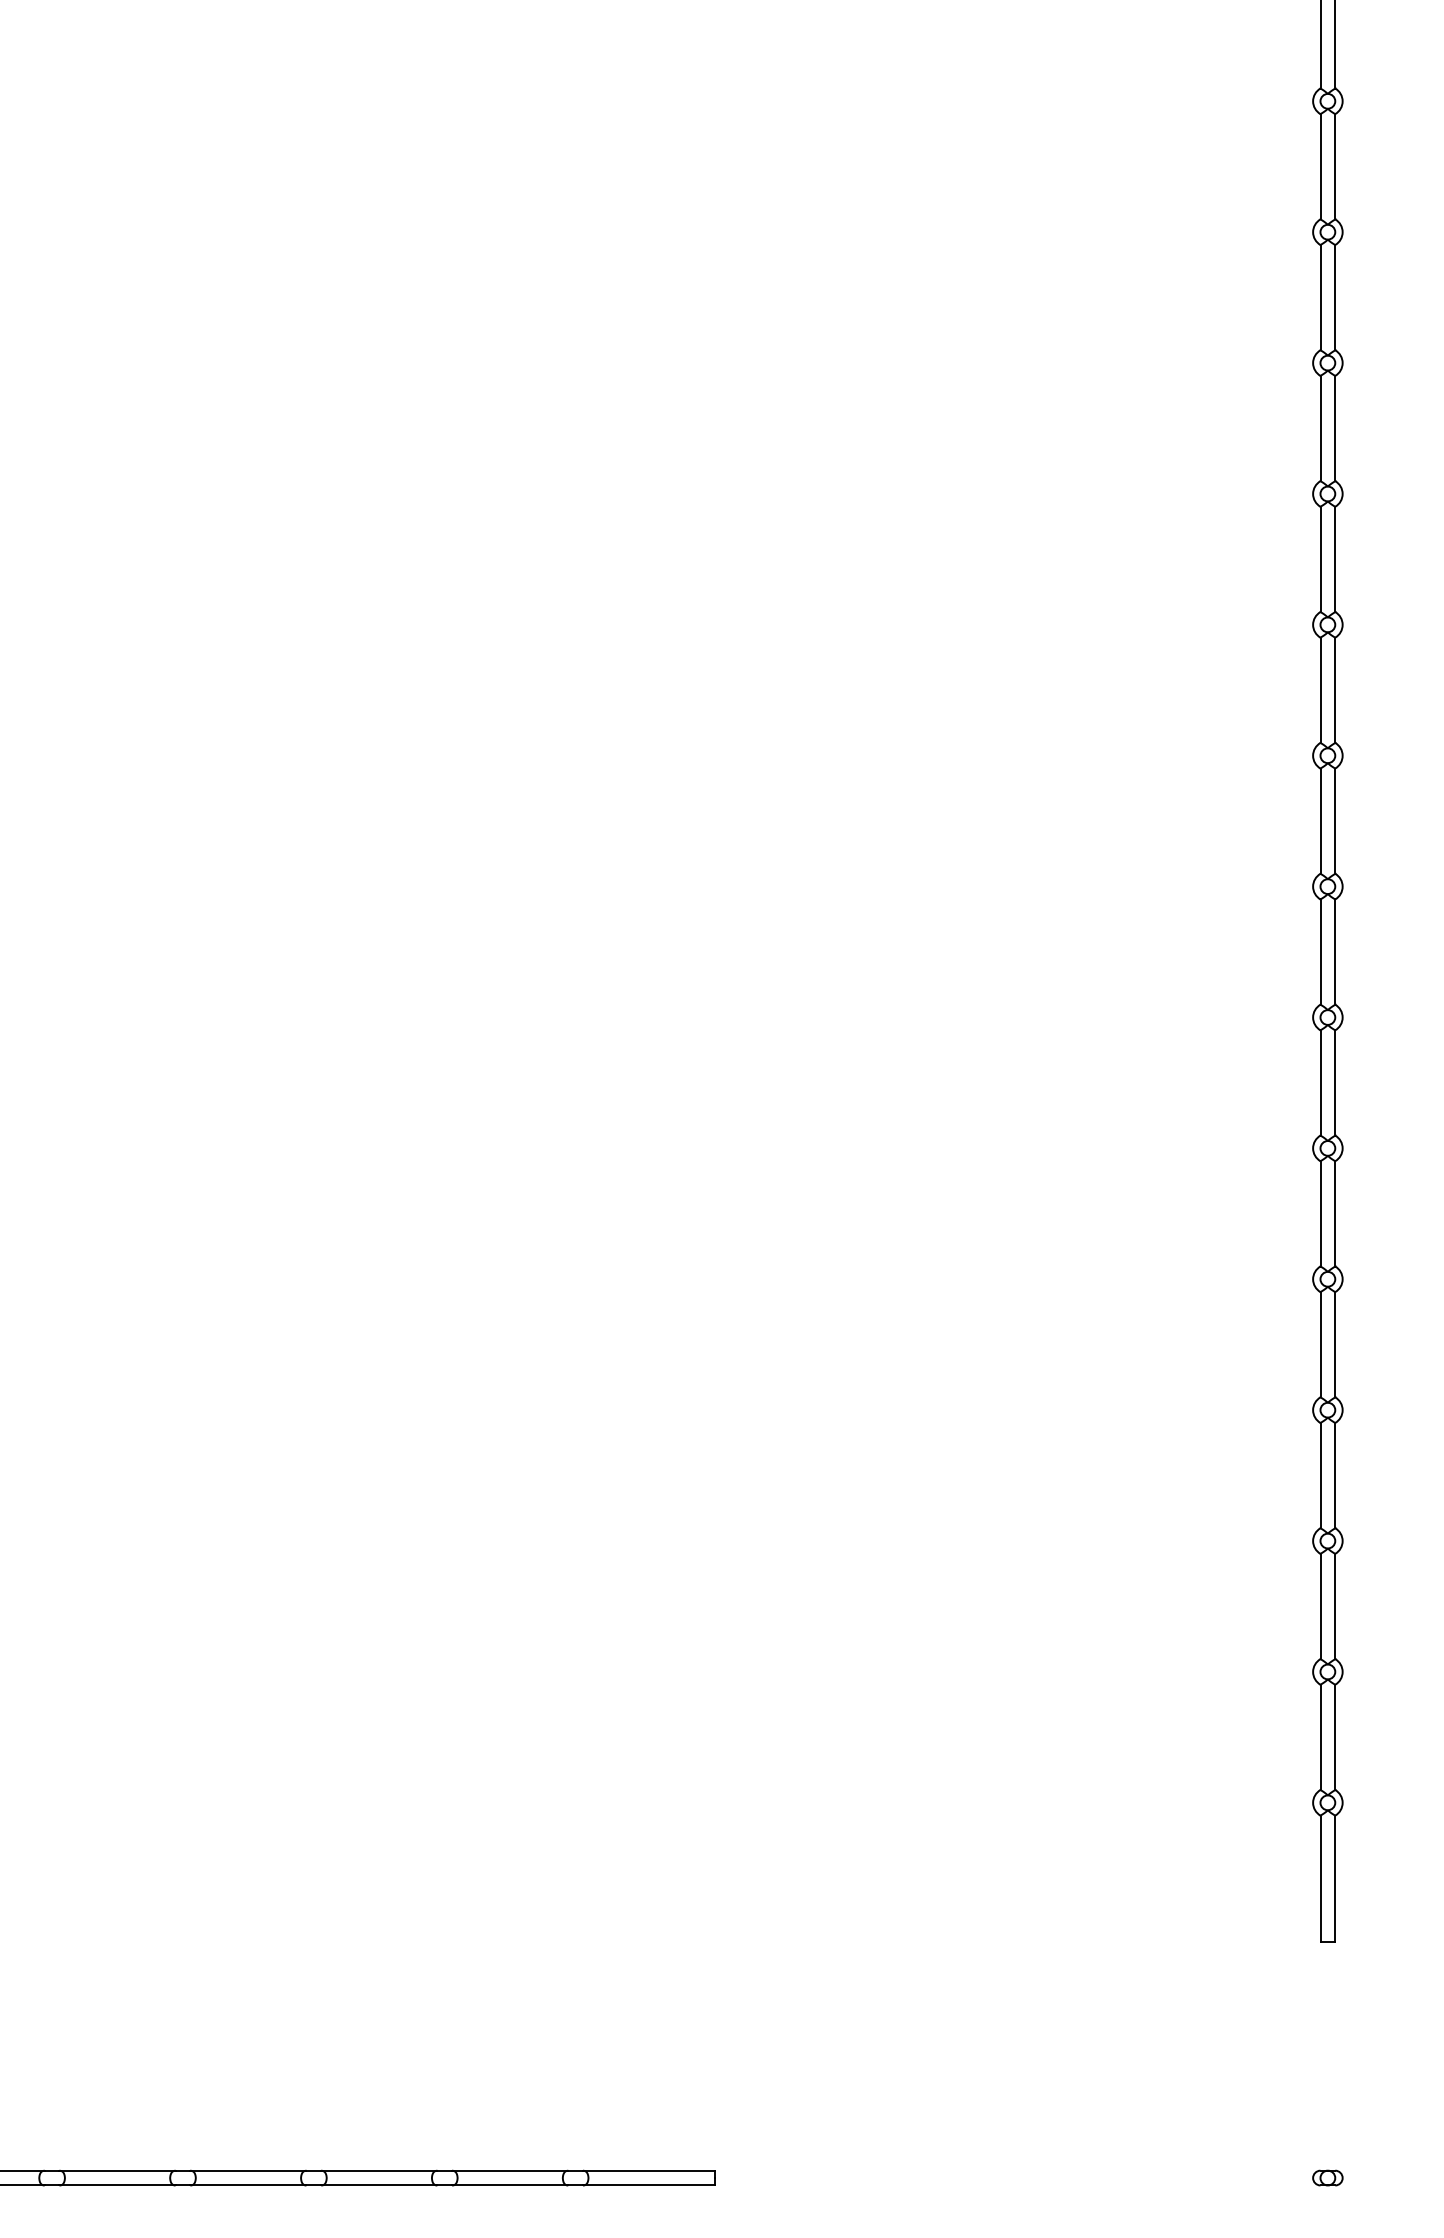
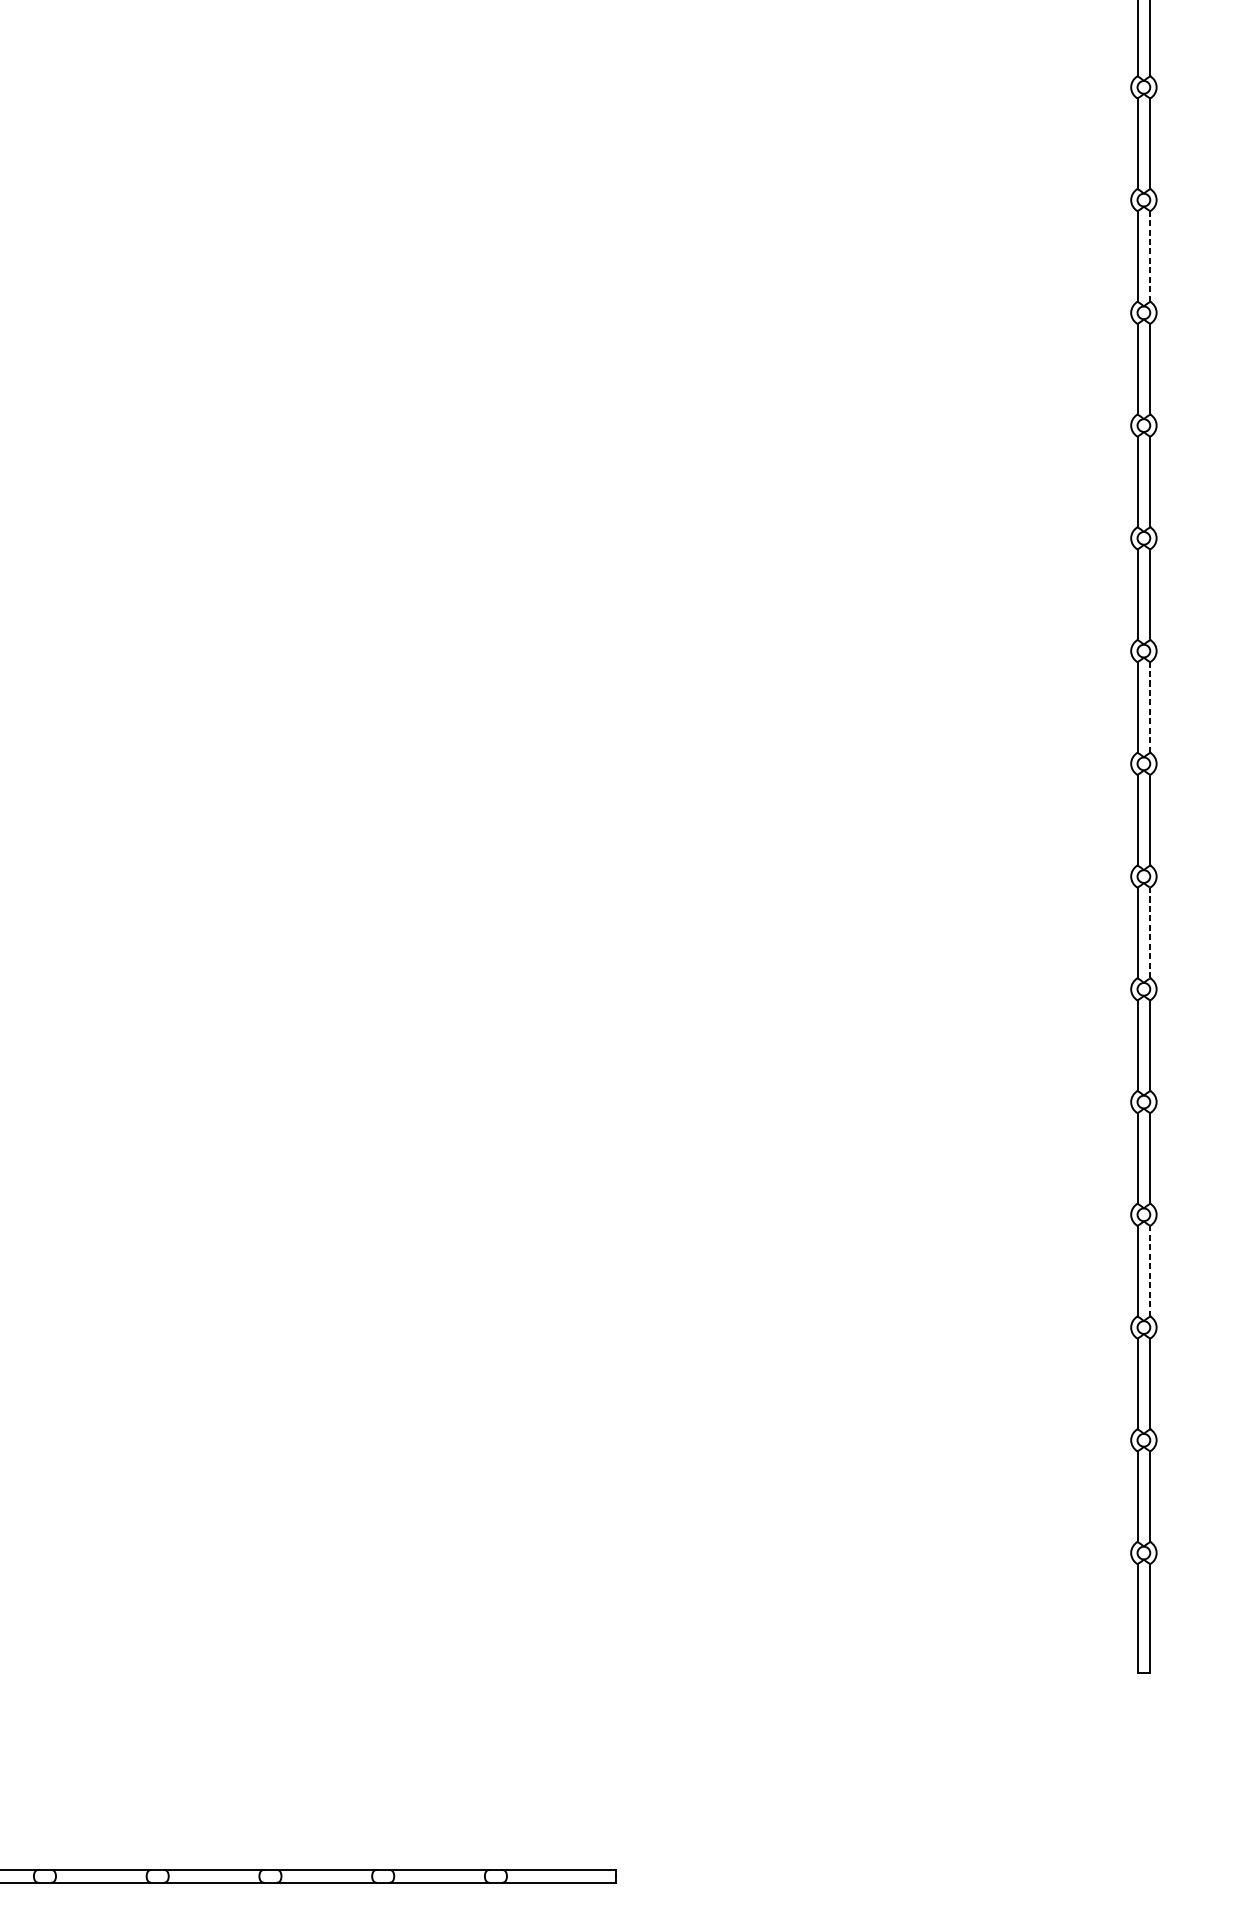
line: (1335, 297) -> (1150, 256), solid -> dashed
line: (1335, 821) -> (1150, 707), solid -> dashed
line: (1335, 1082) -> (1150, 932), solid -> dashed
line: (1335, 1475) -> (1150, 1271), solid -> dashed
part: (1327, 2177) -> (1143, 1875), removed

